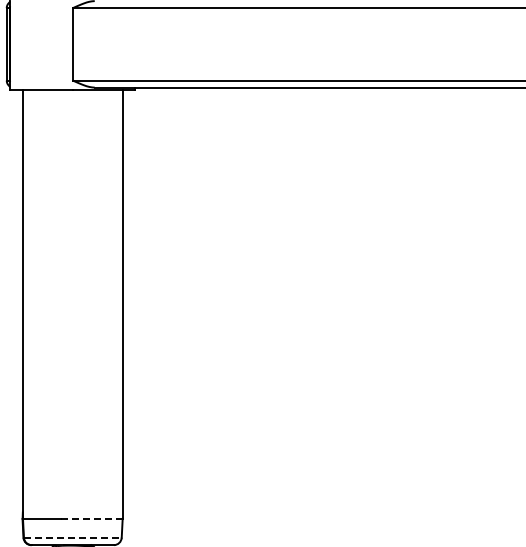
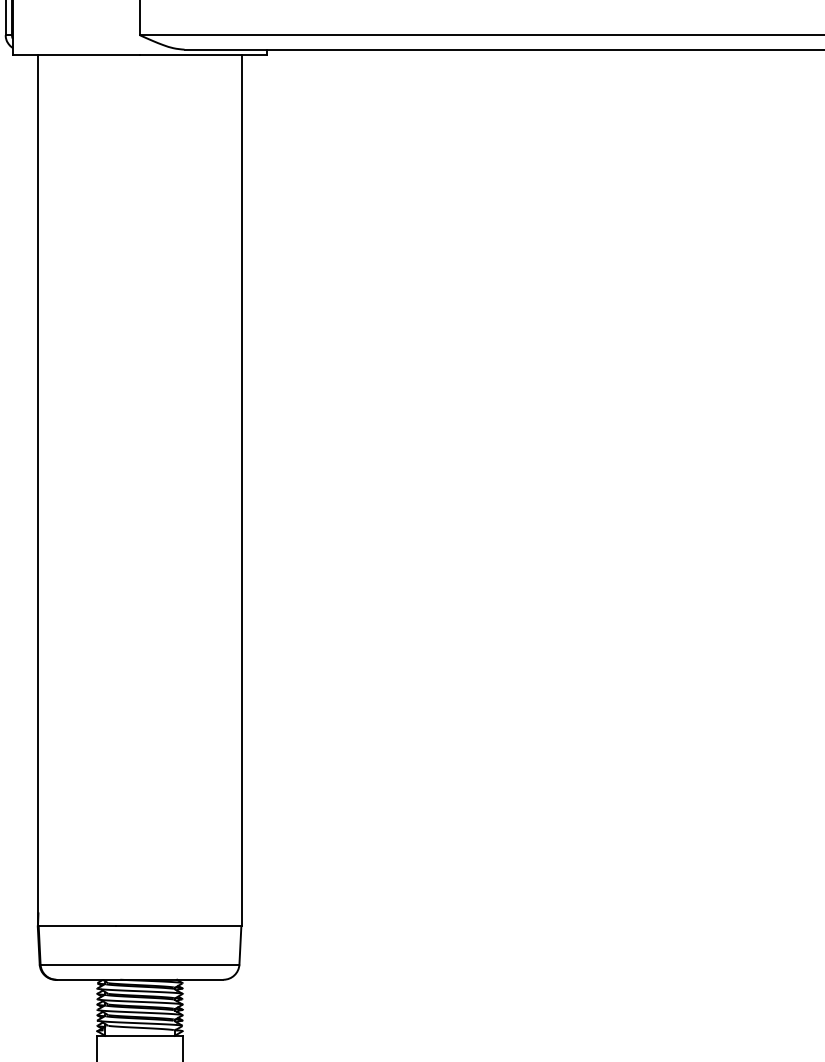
line: (92, 518) -> (179, 925), dashed -> solid
line: (72, 537) -> (139, 964), dashed -> solid

